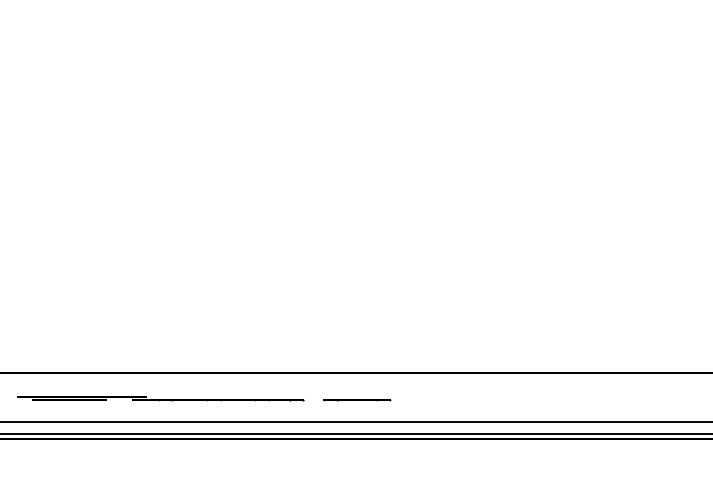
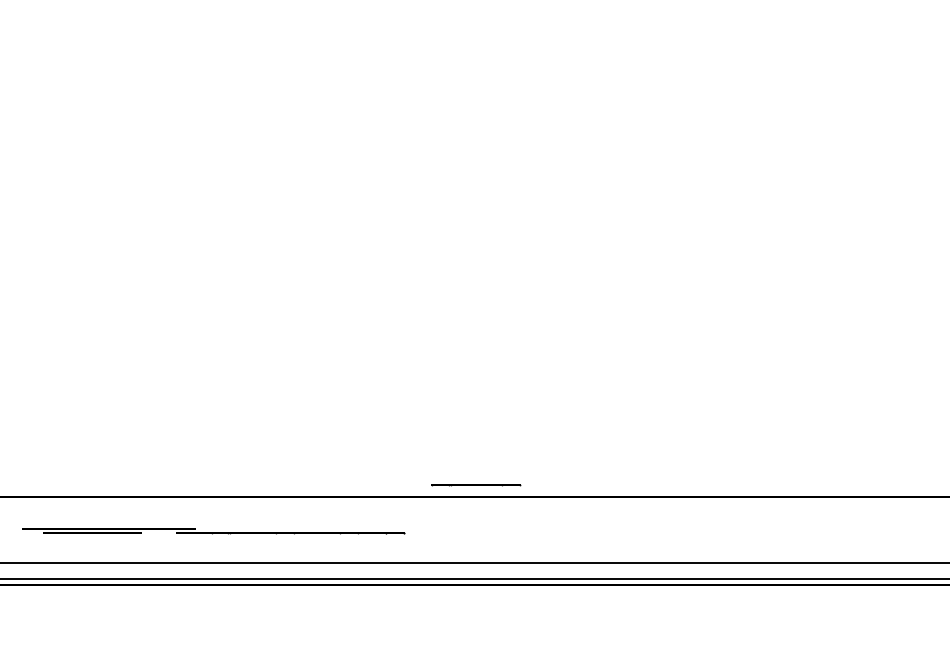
line: (357, 400) -> (476, 485), moved

